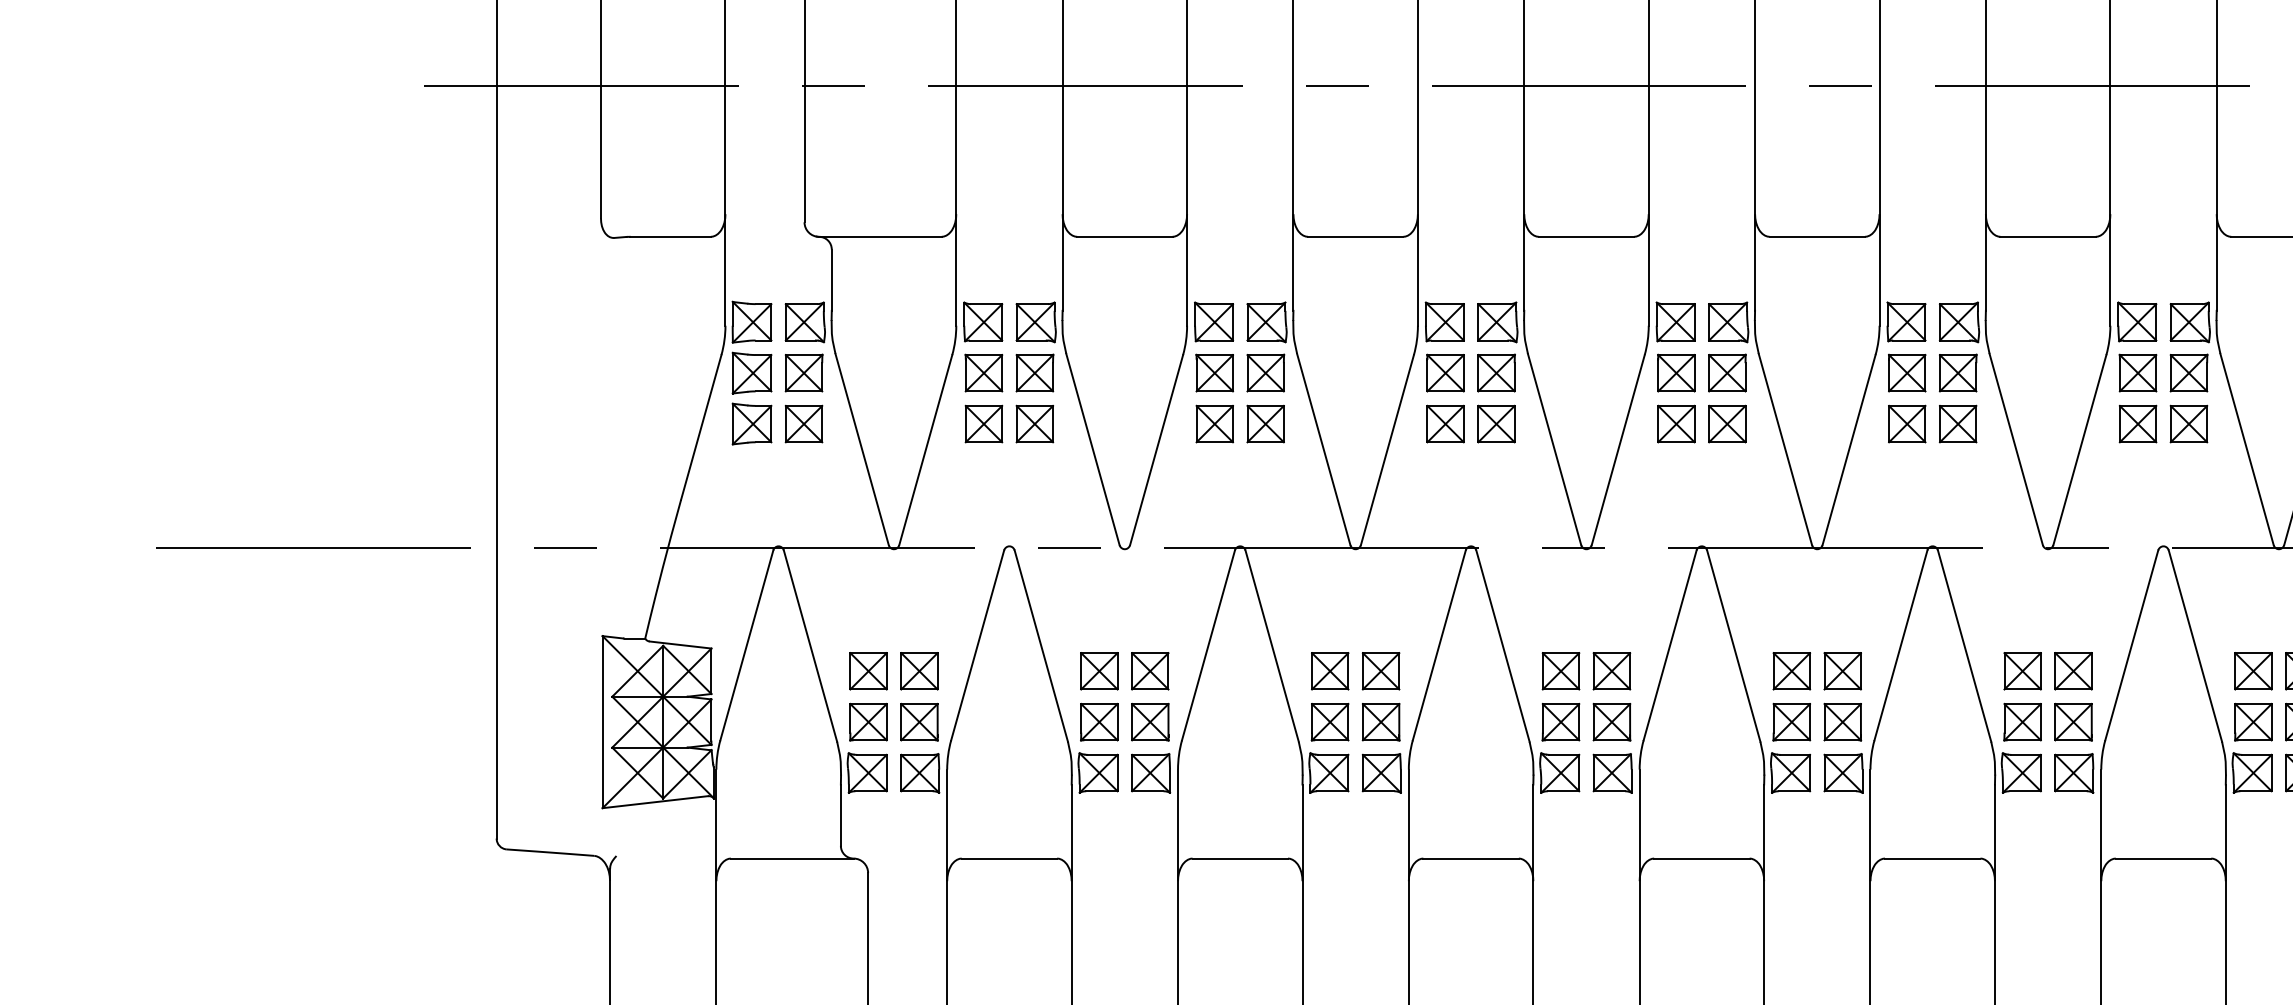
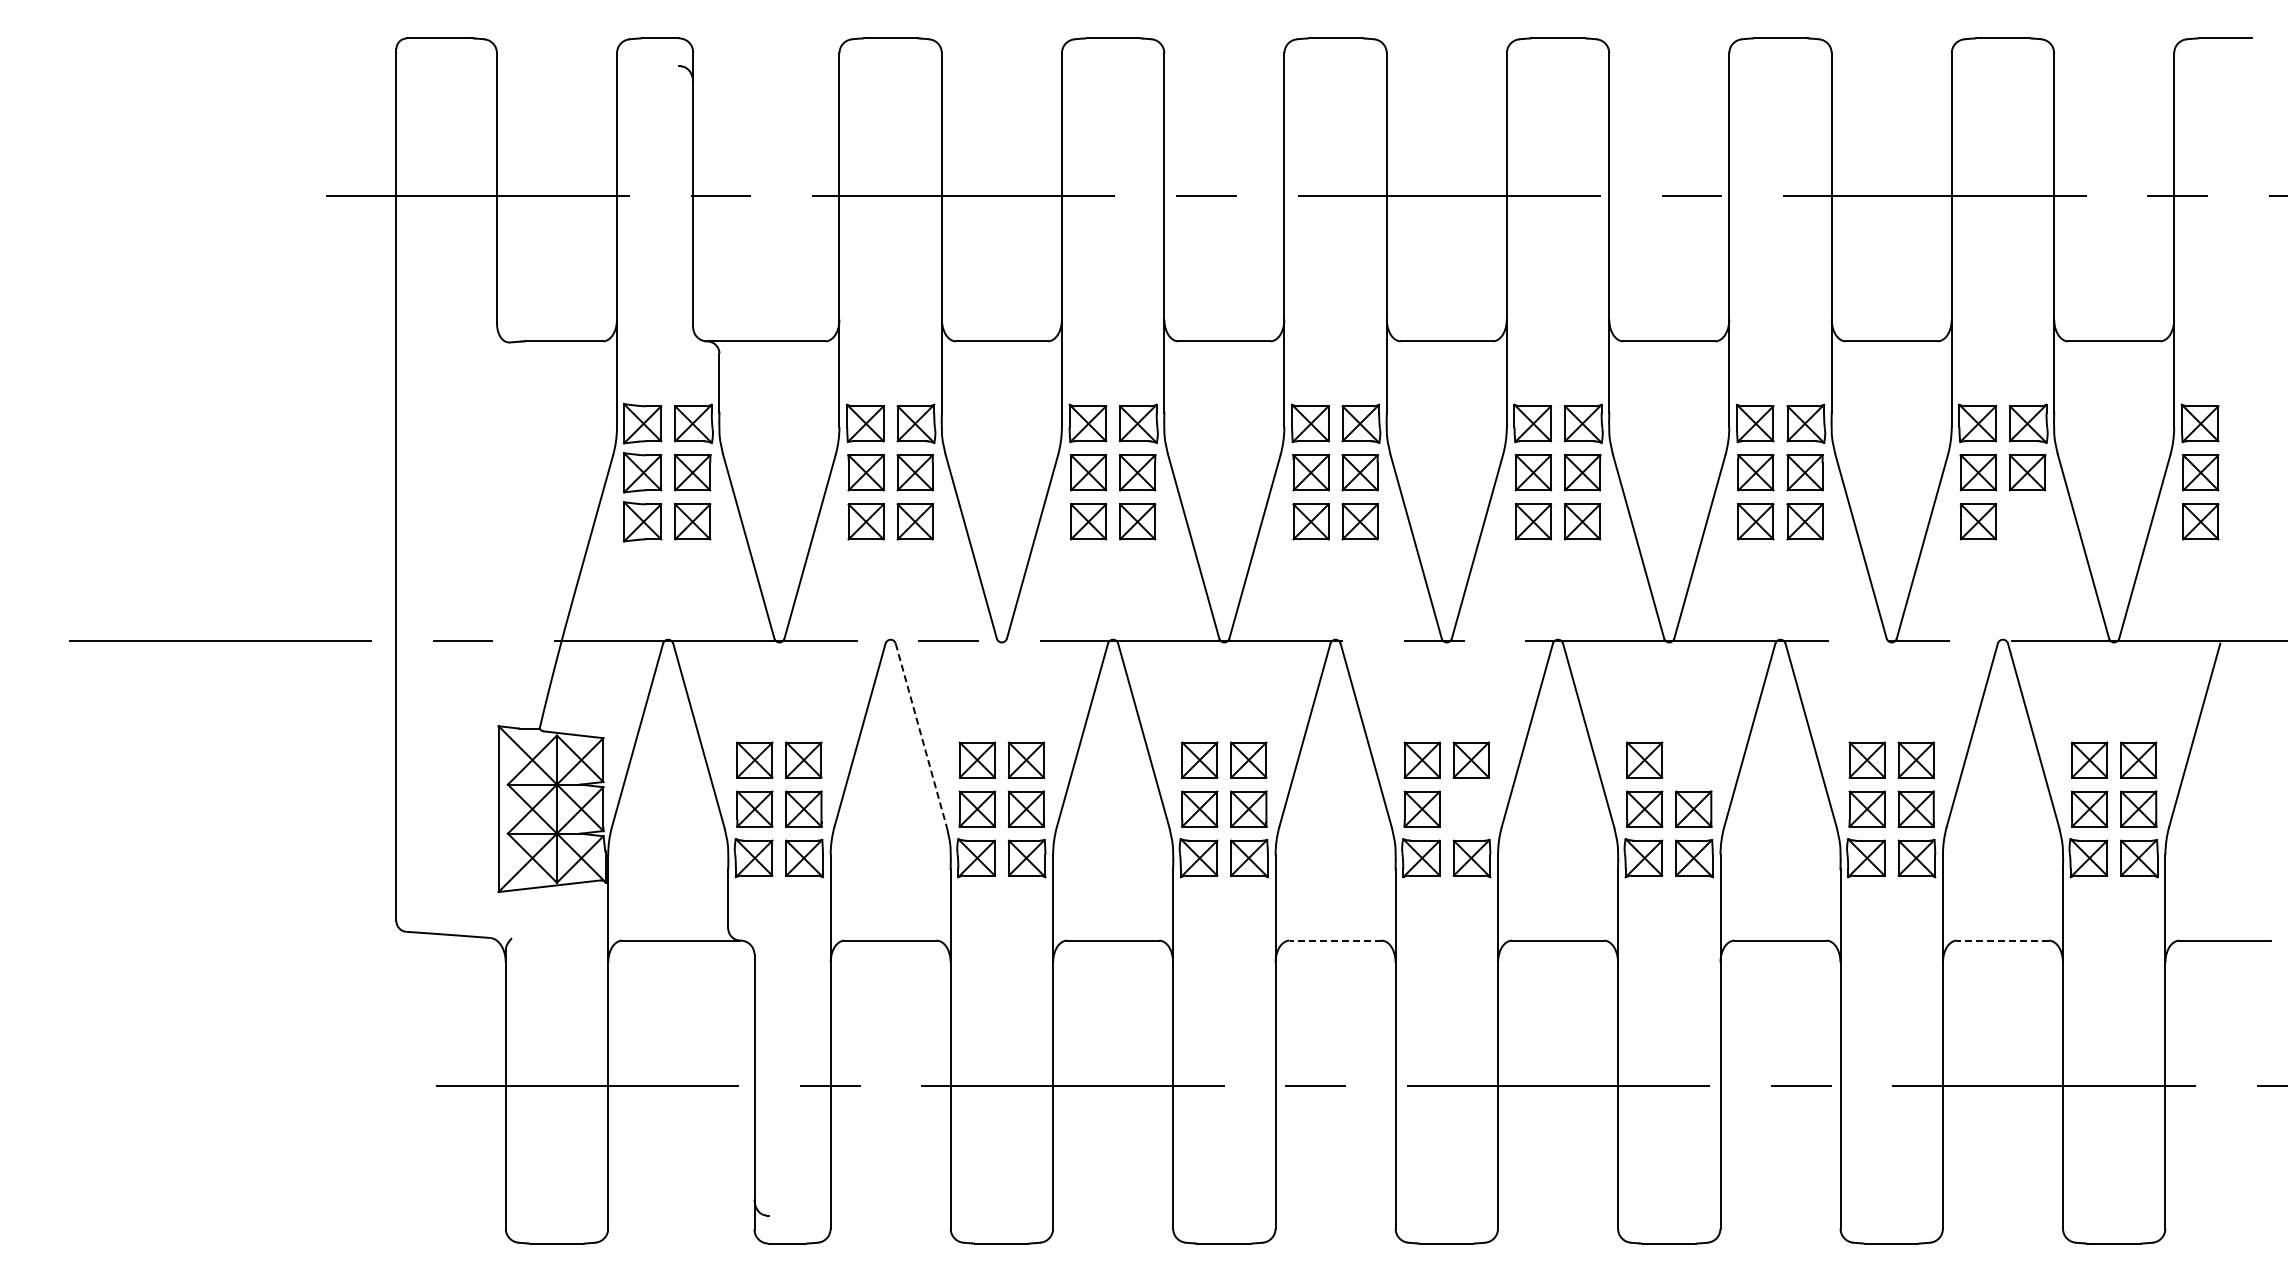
part: (2189, 423) -> (2027, 521), removed
line: (1041, 645) -> (921, 735), solid -> dashed
part: (1842, 670) -> (1693, 759), removed
part: (1611, 721) -> (1470, 808), removed
line: (1470, 858) -> (1335, 940), solid -> dashed
line: (2163, 858) -> (2002, 940), solid -> dashed

